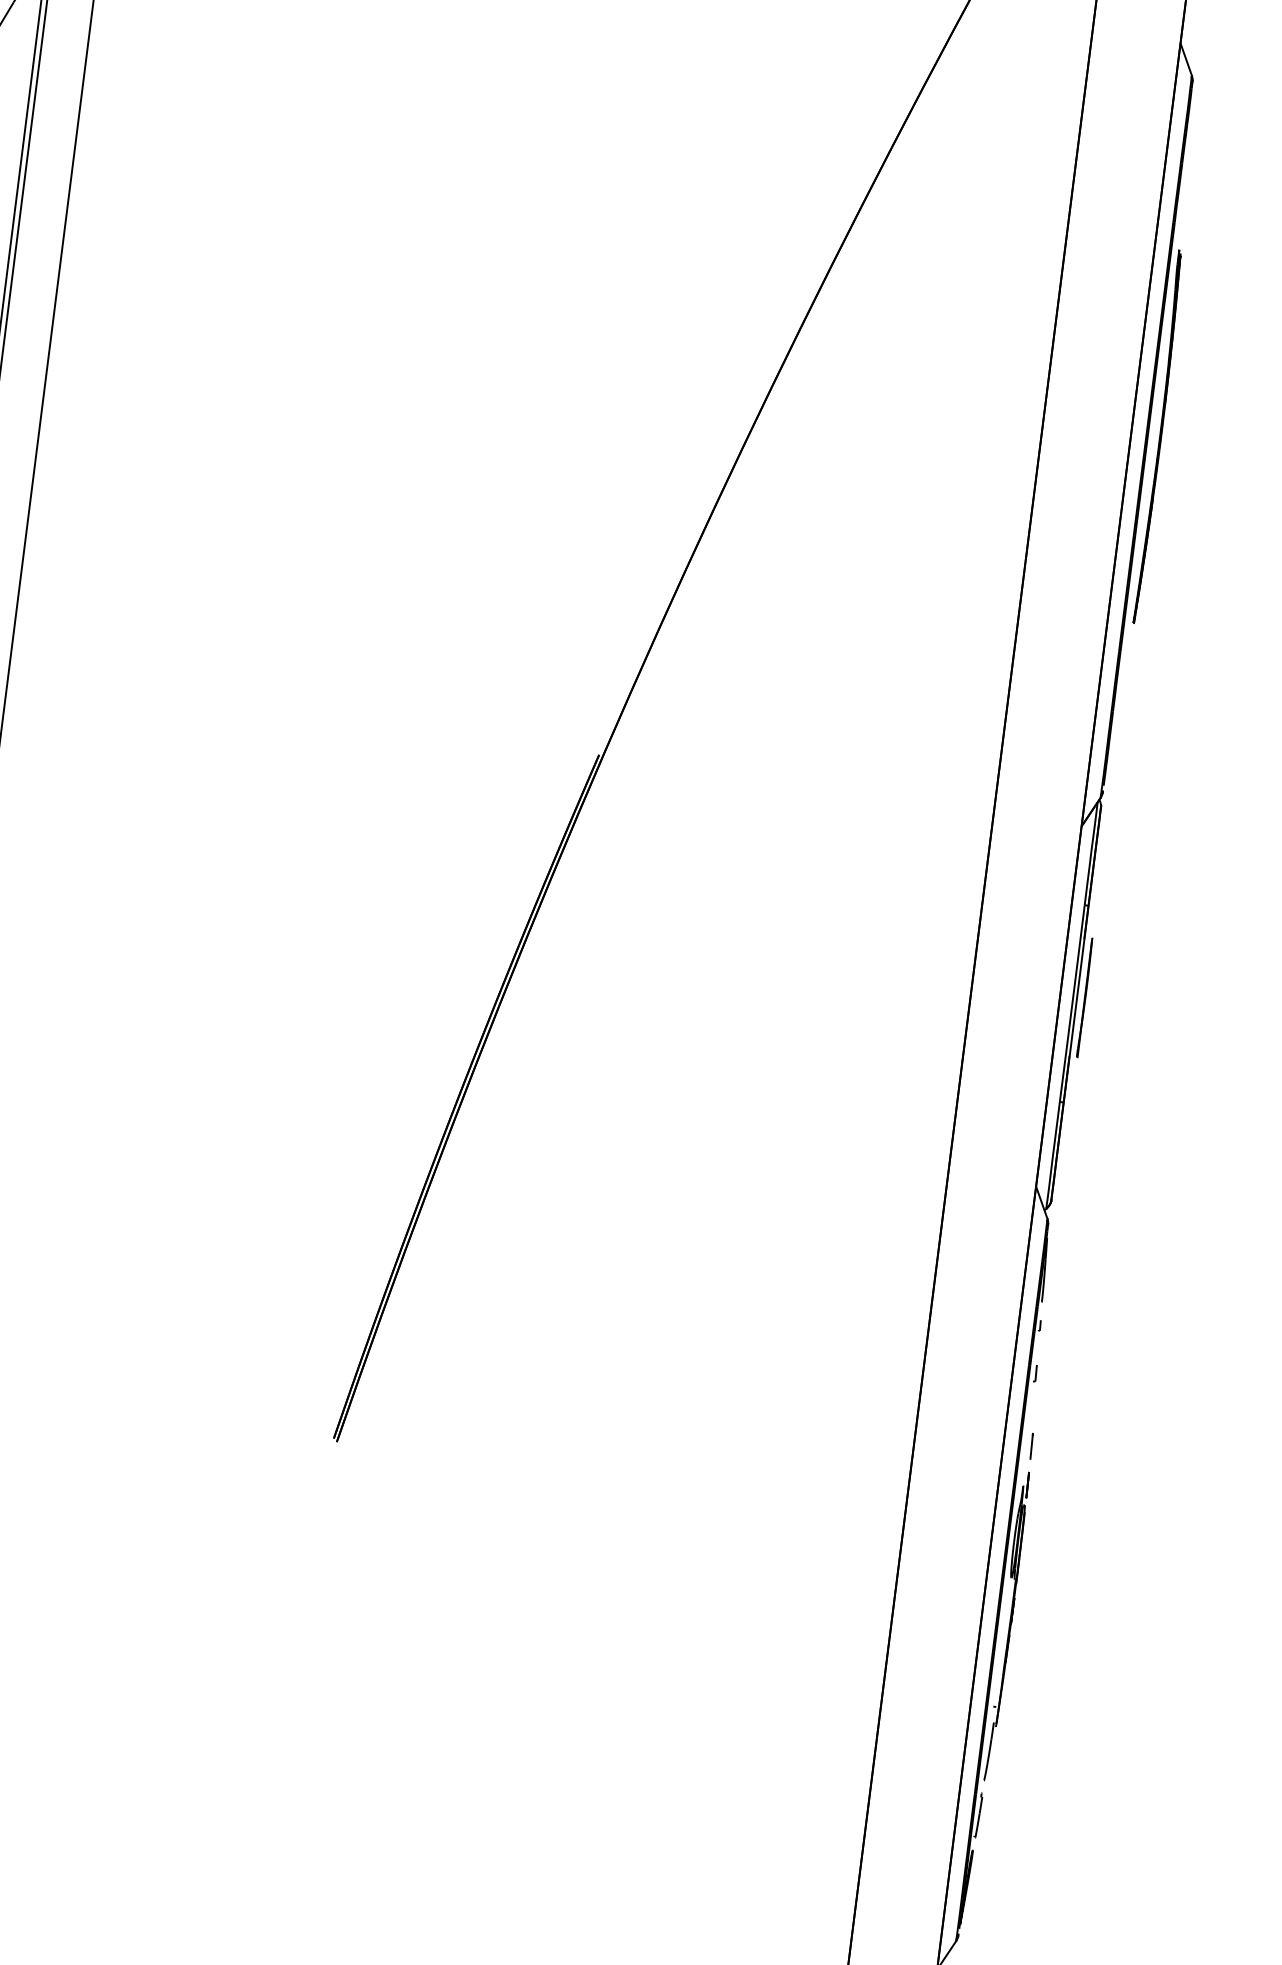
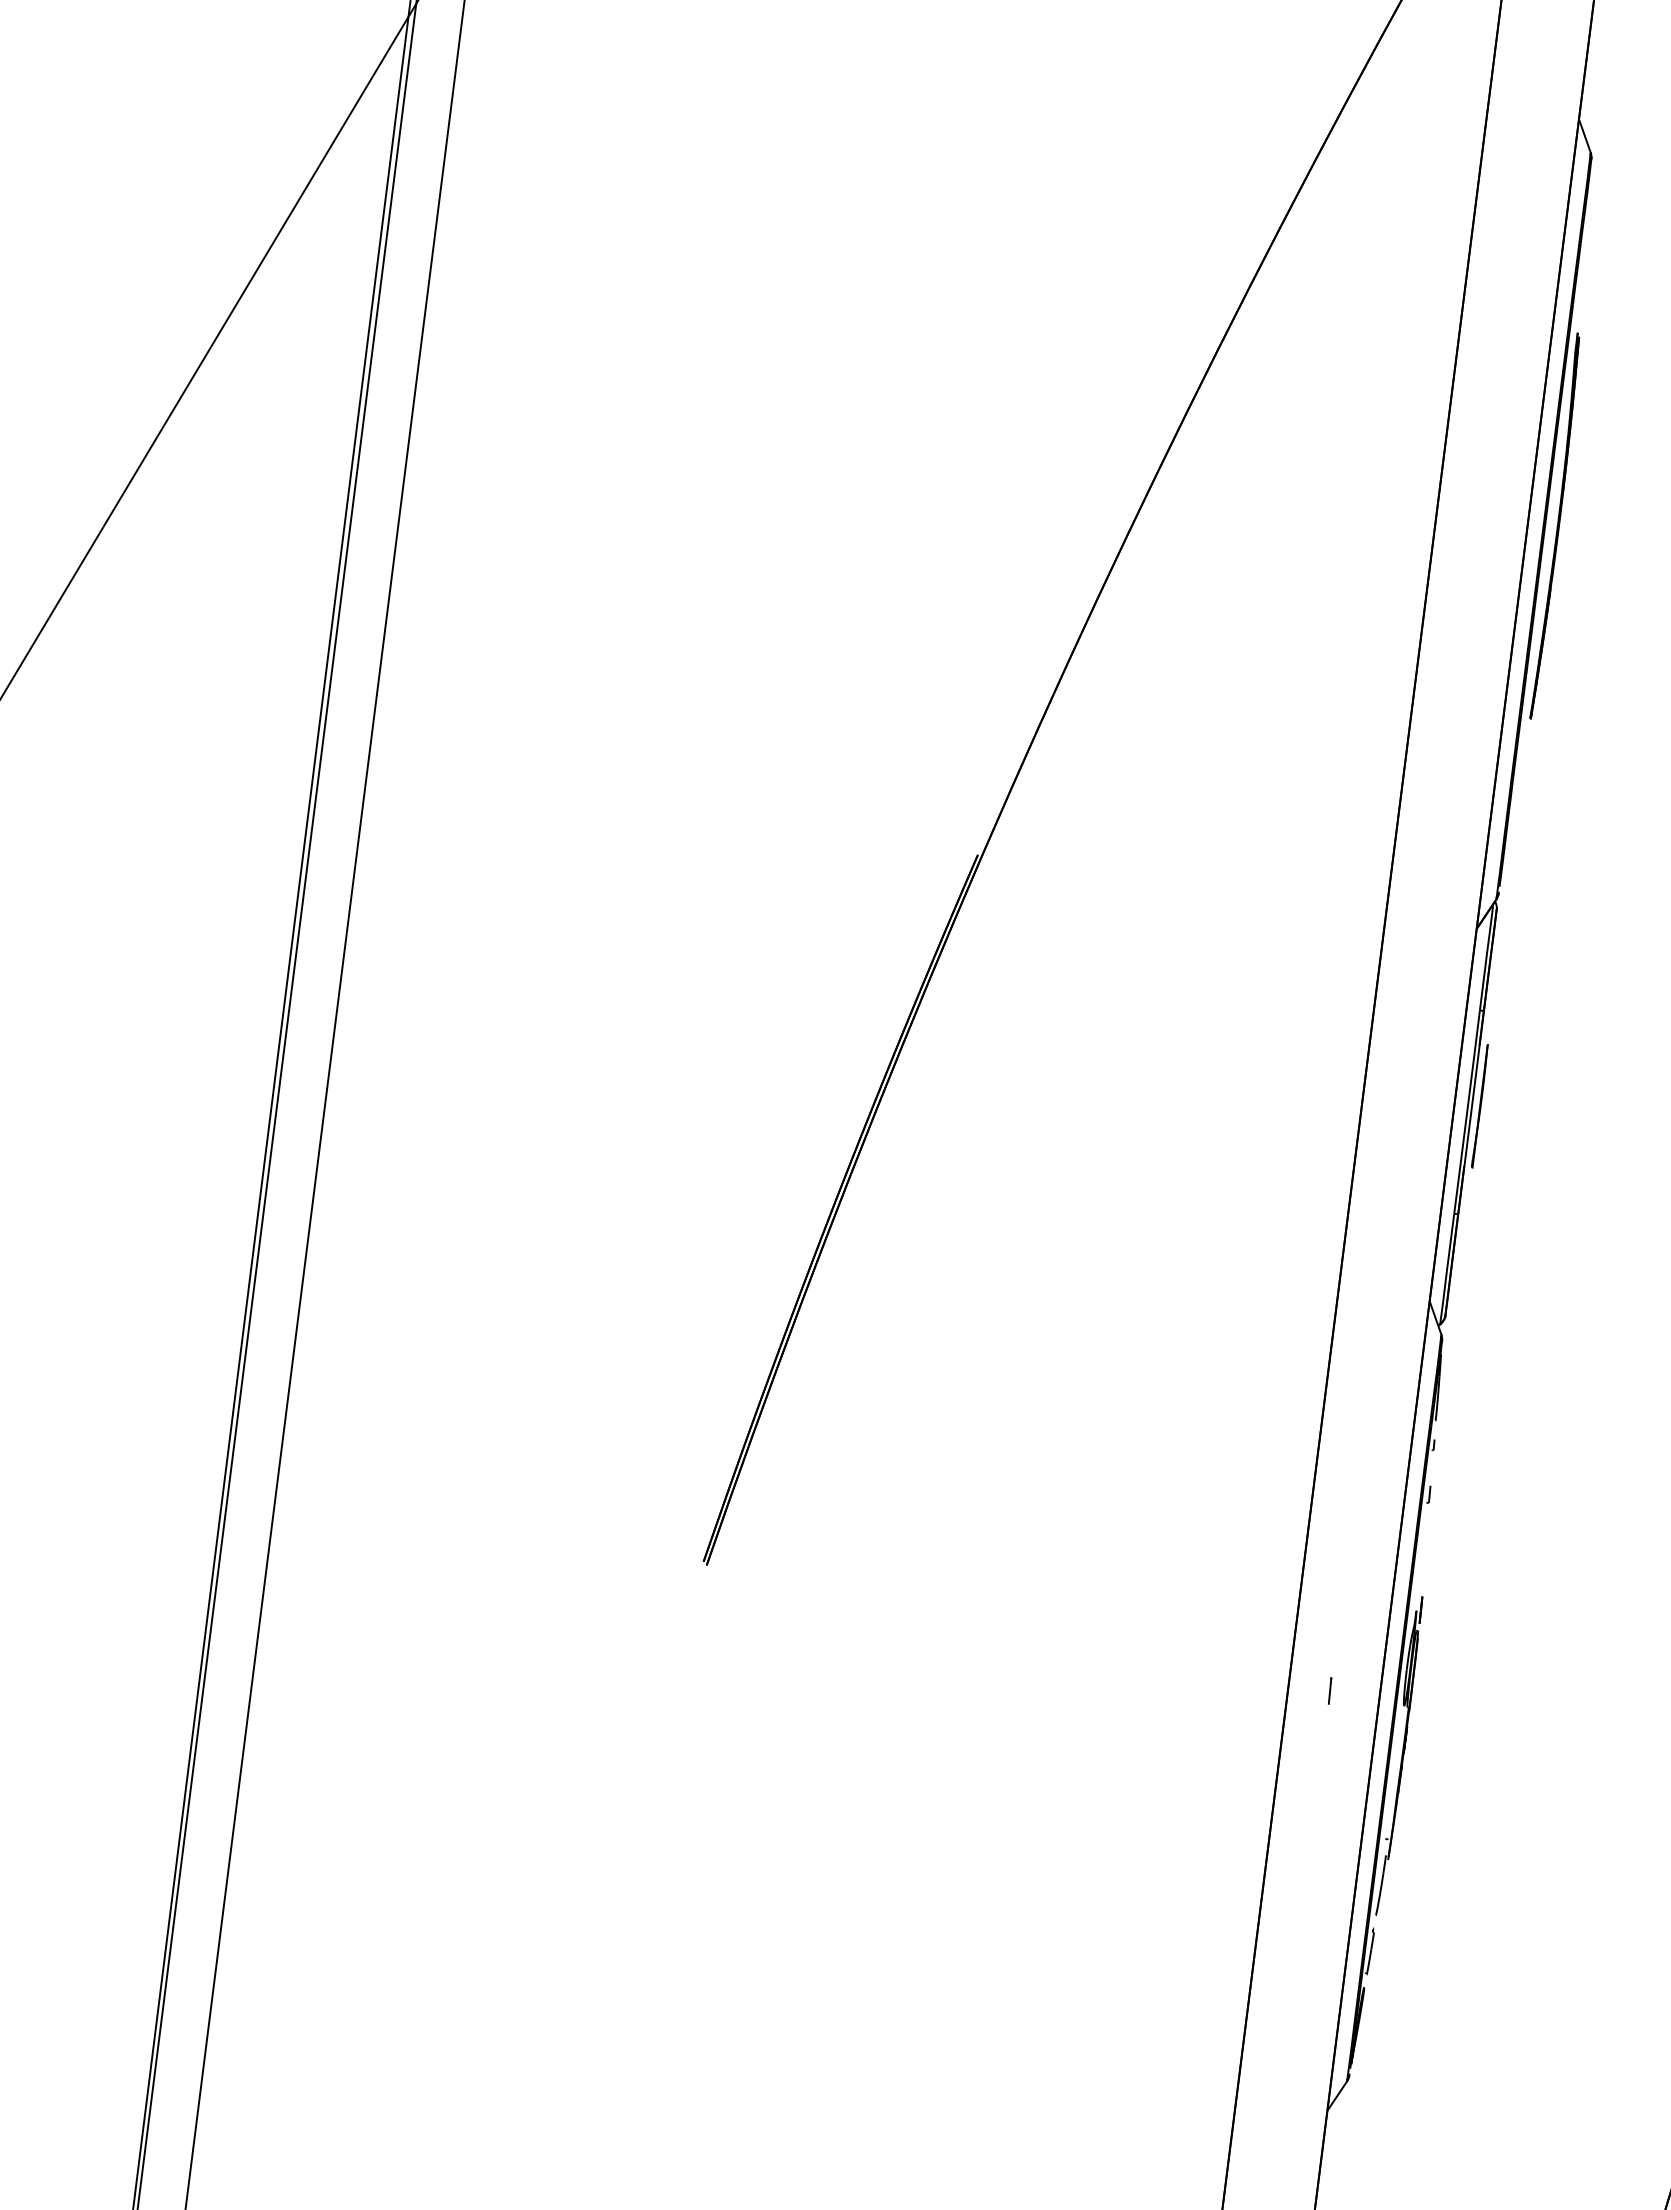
line: (1032, 1445) -> (1330, 1690), moved

